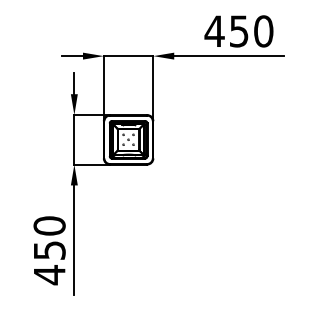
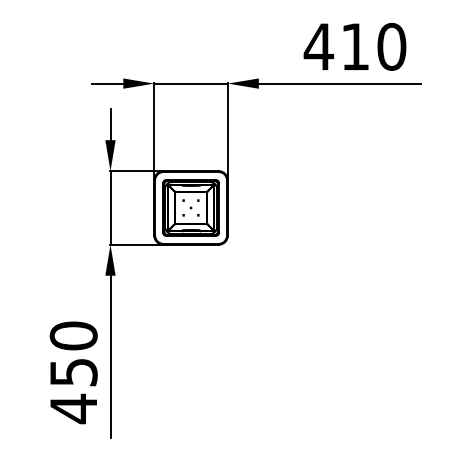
text: (239, 31) -> (355, 47), 450 -> 410

